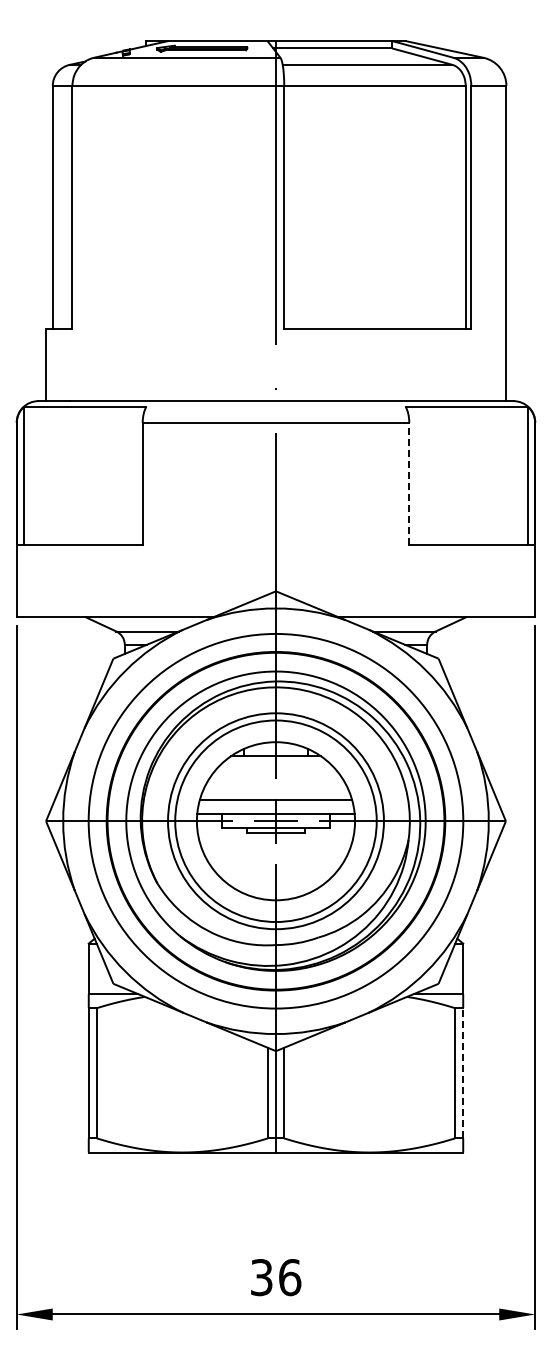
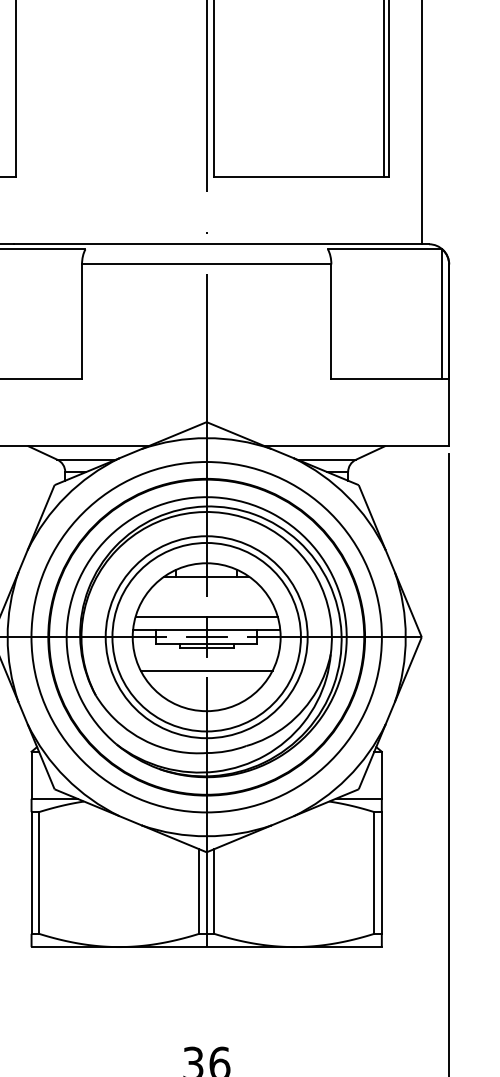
line: (409, 483) -> (331, 321), dashed -> solid
line: (275, 857) -> (206, 671), added
line: (463, 1072) -> (382, 872), dashed -> solid

